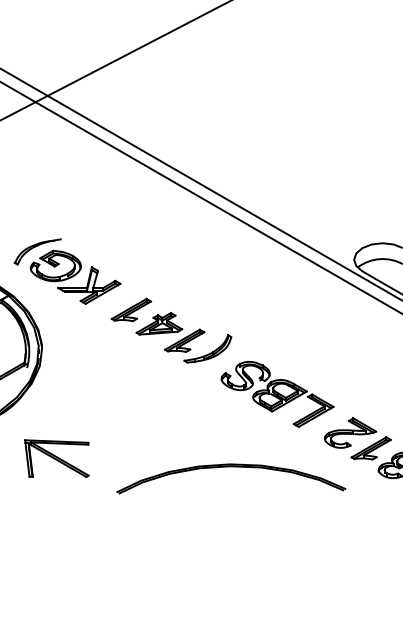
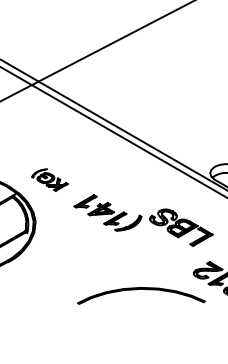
part: (67, 270) -> (49, 179), size x0.6
part: (277, 394) -> (181, 227), moved
part: (56, 458) -> (43, 284), removed

